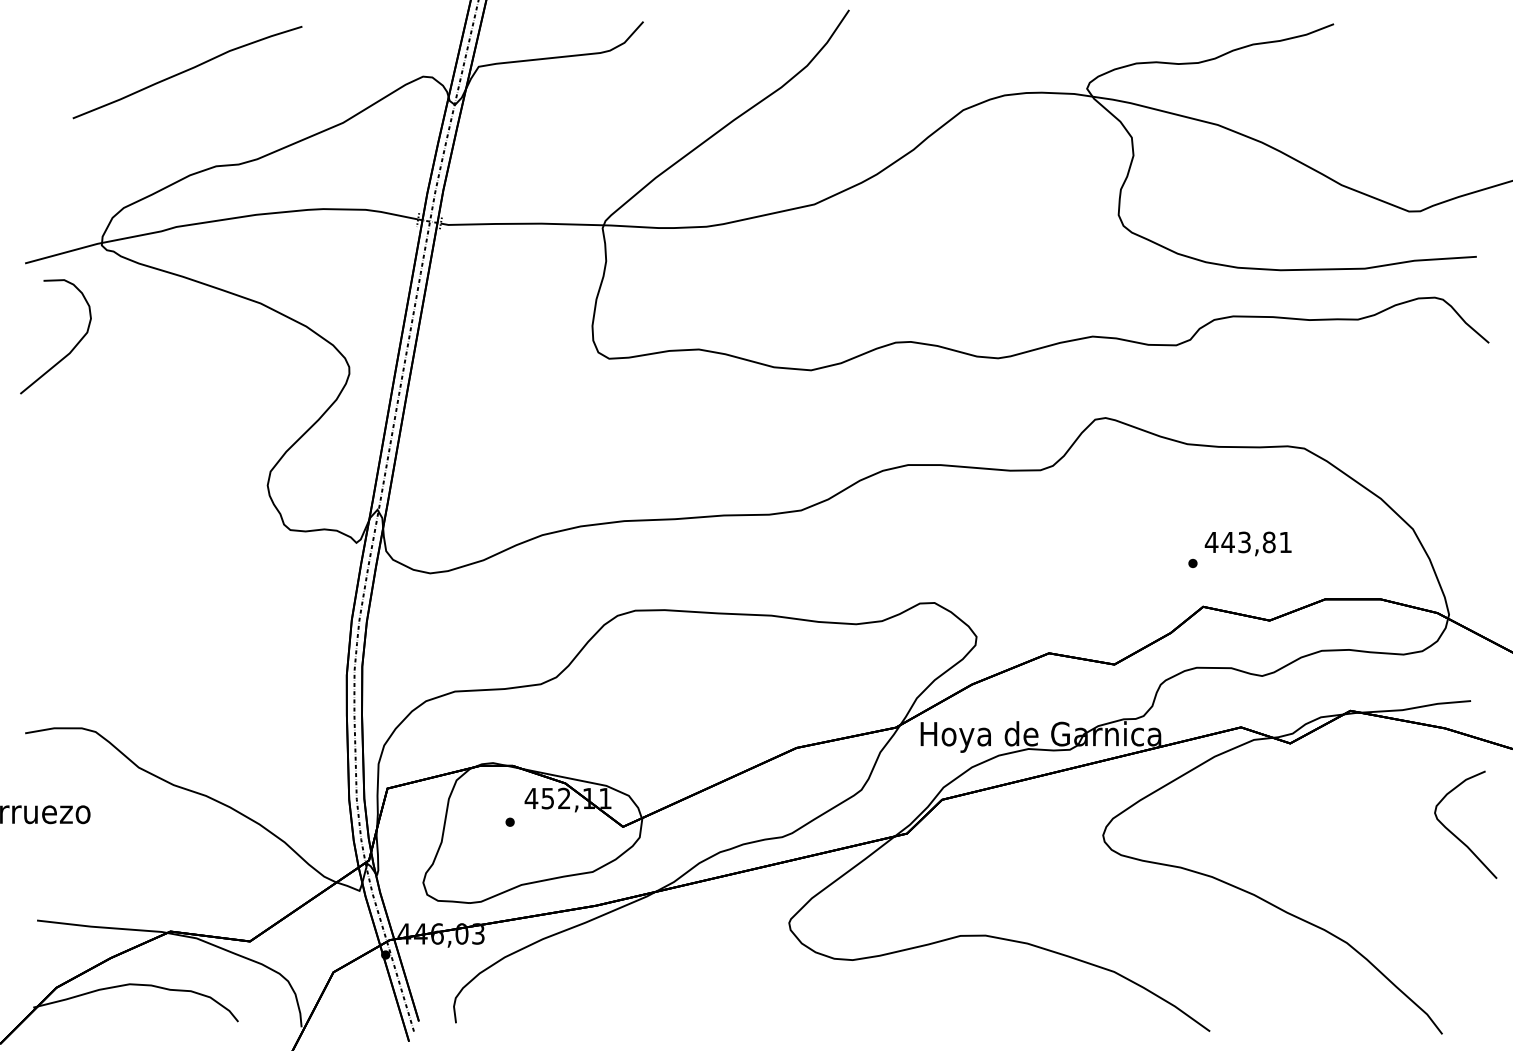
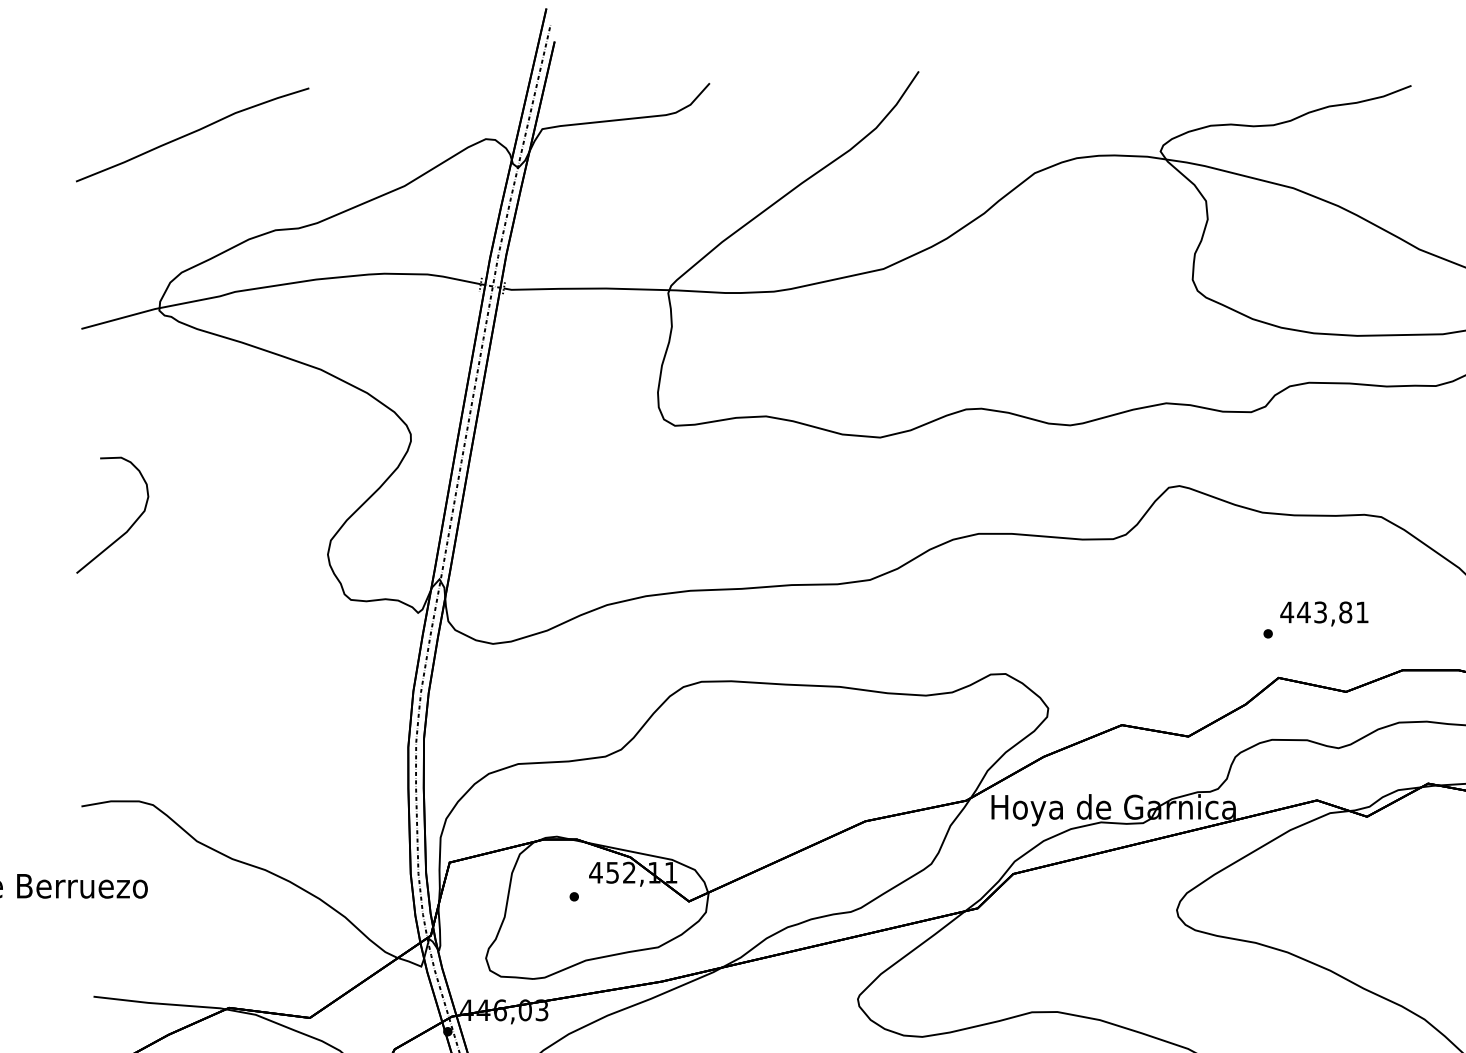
curve: (187, 71) -> (192, 133), moved
curve: (70, 350) -> (127, 529), moved

